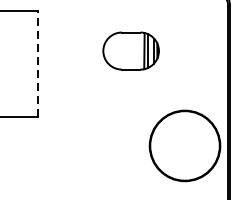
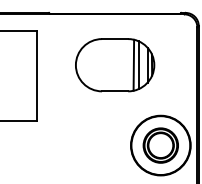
part: (131, 51) -> (115, 65), size x1.67
line: (38, 63) -> (36, 75), dashed -> solid
part: (184, 145) -> (160, 145), added

